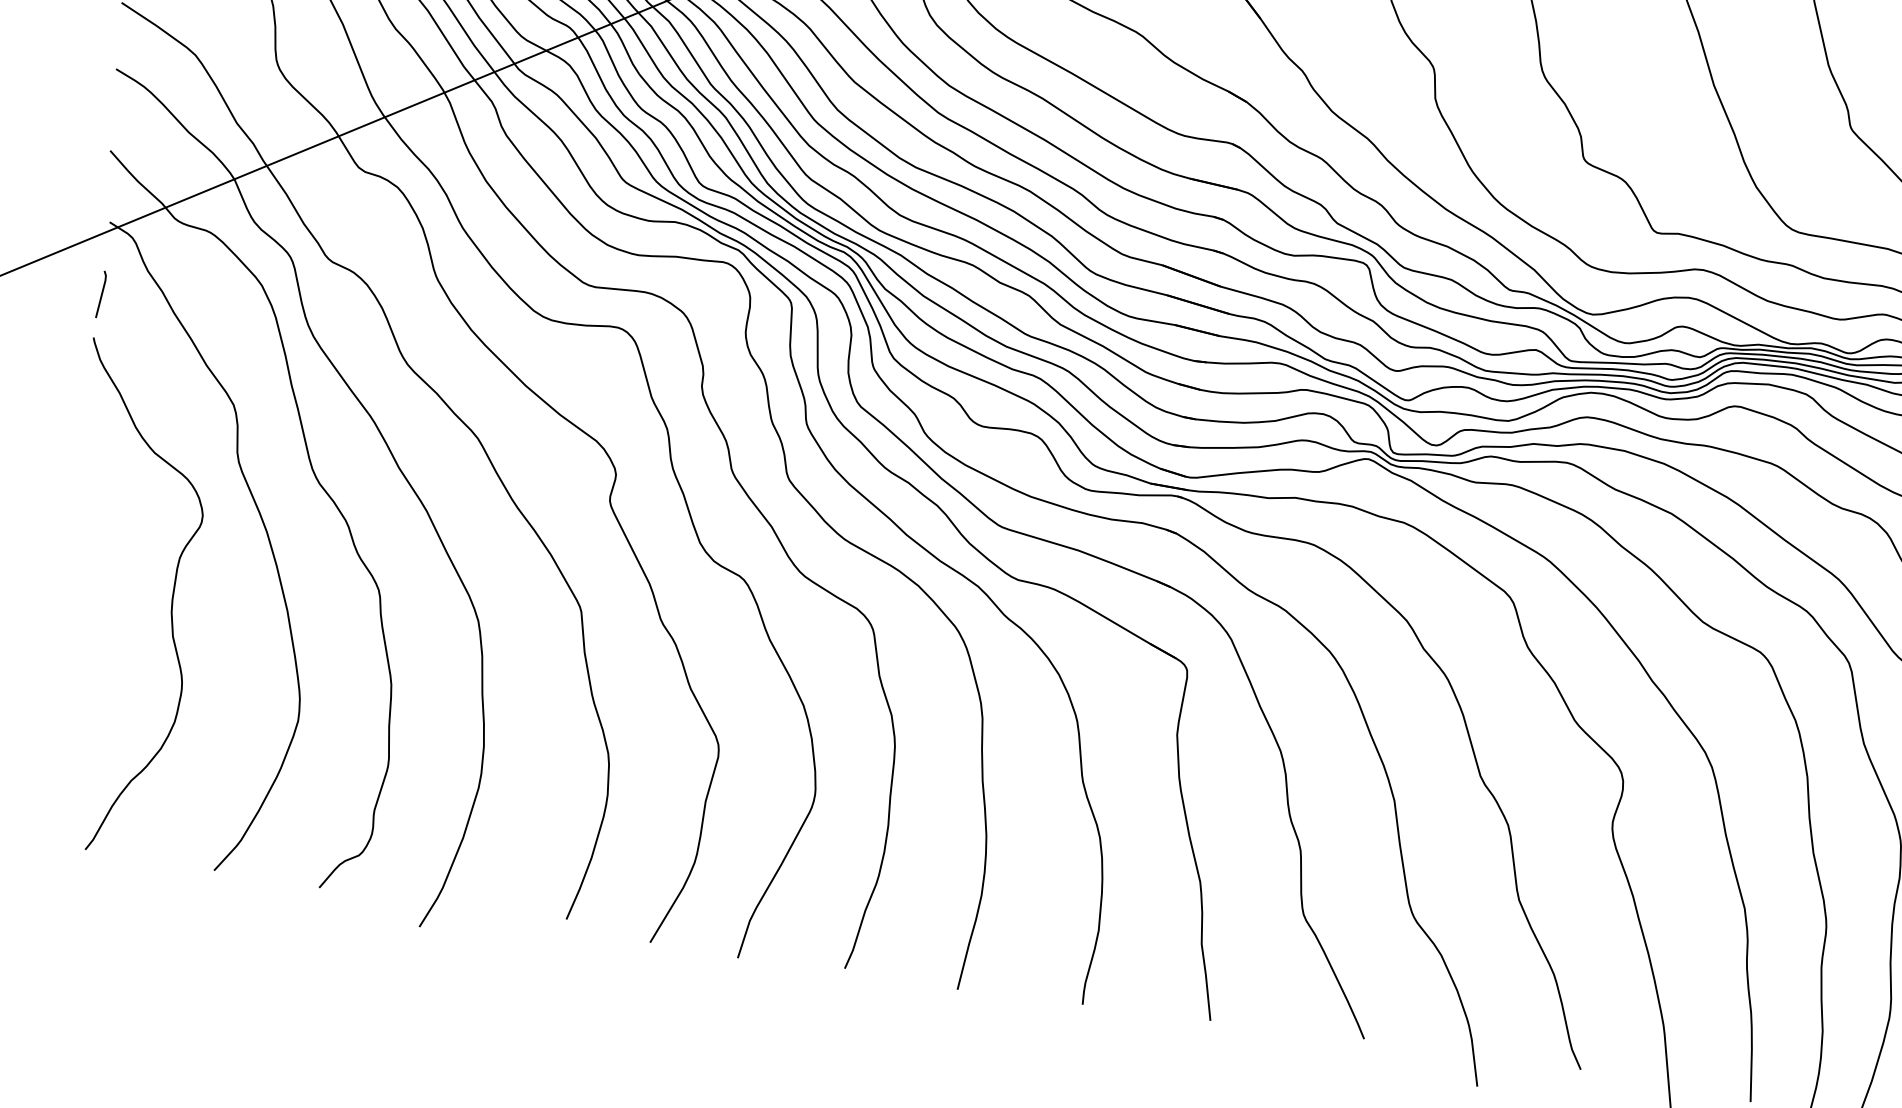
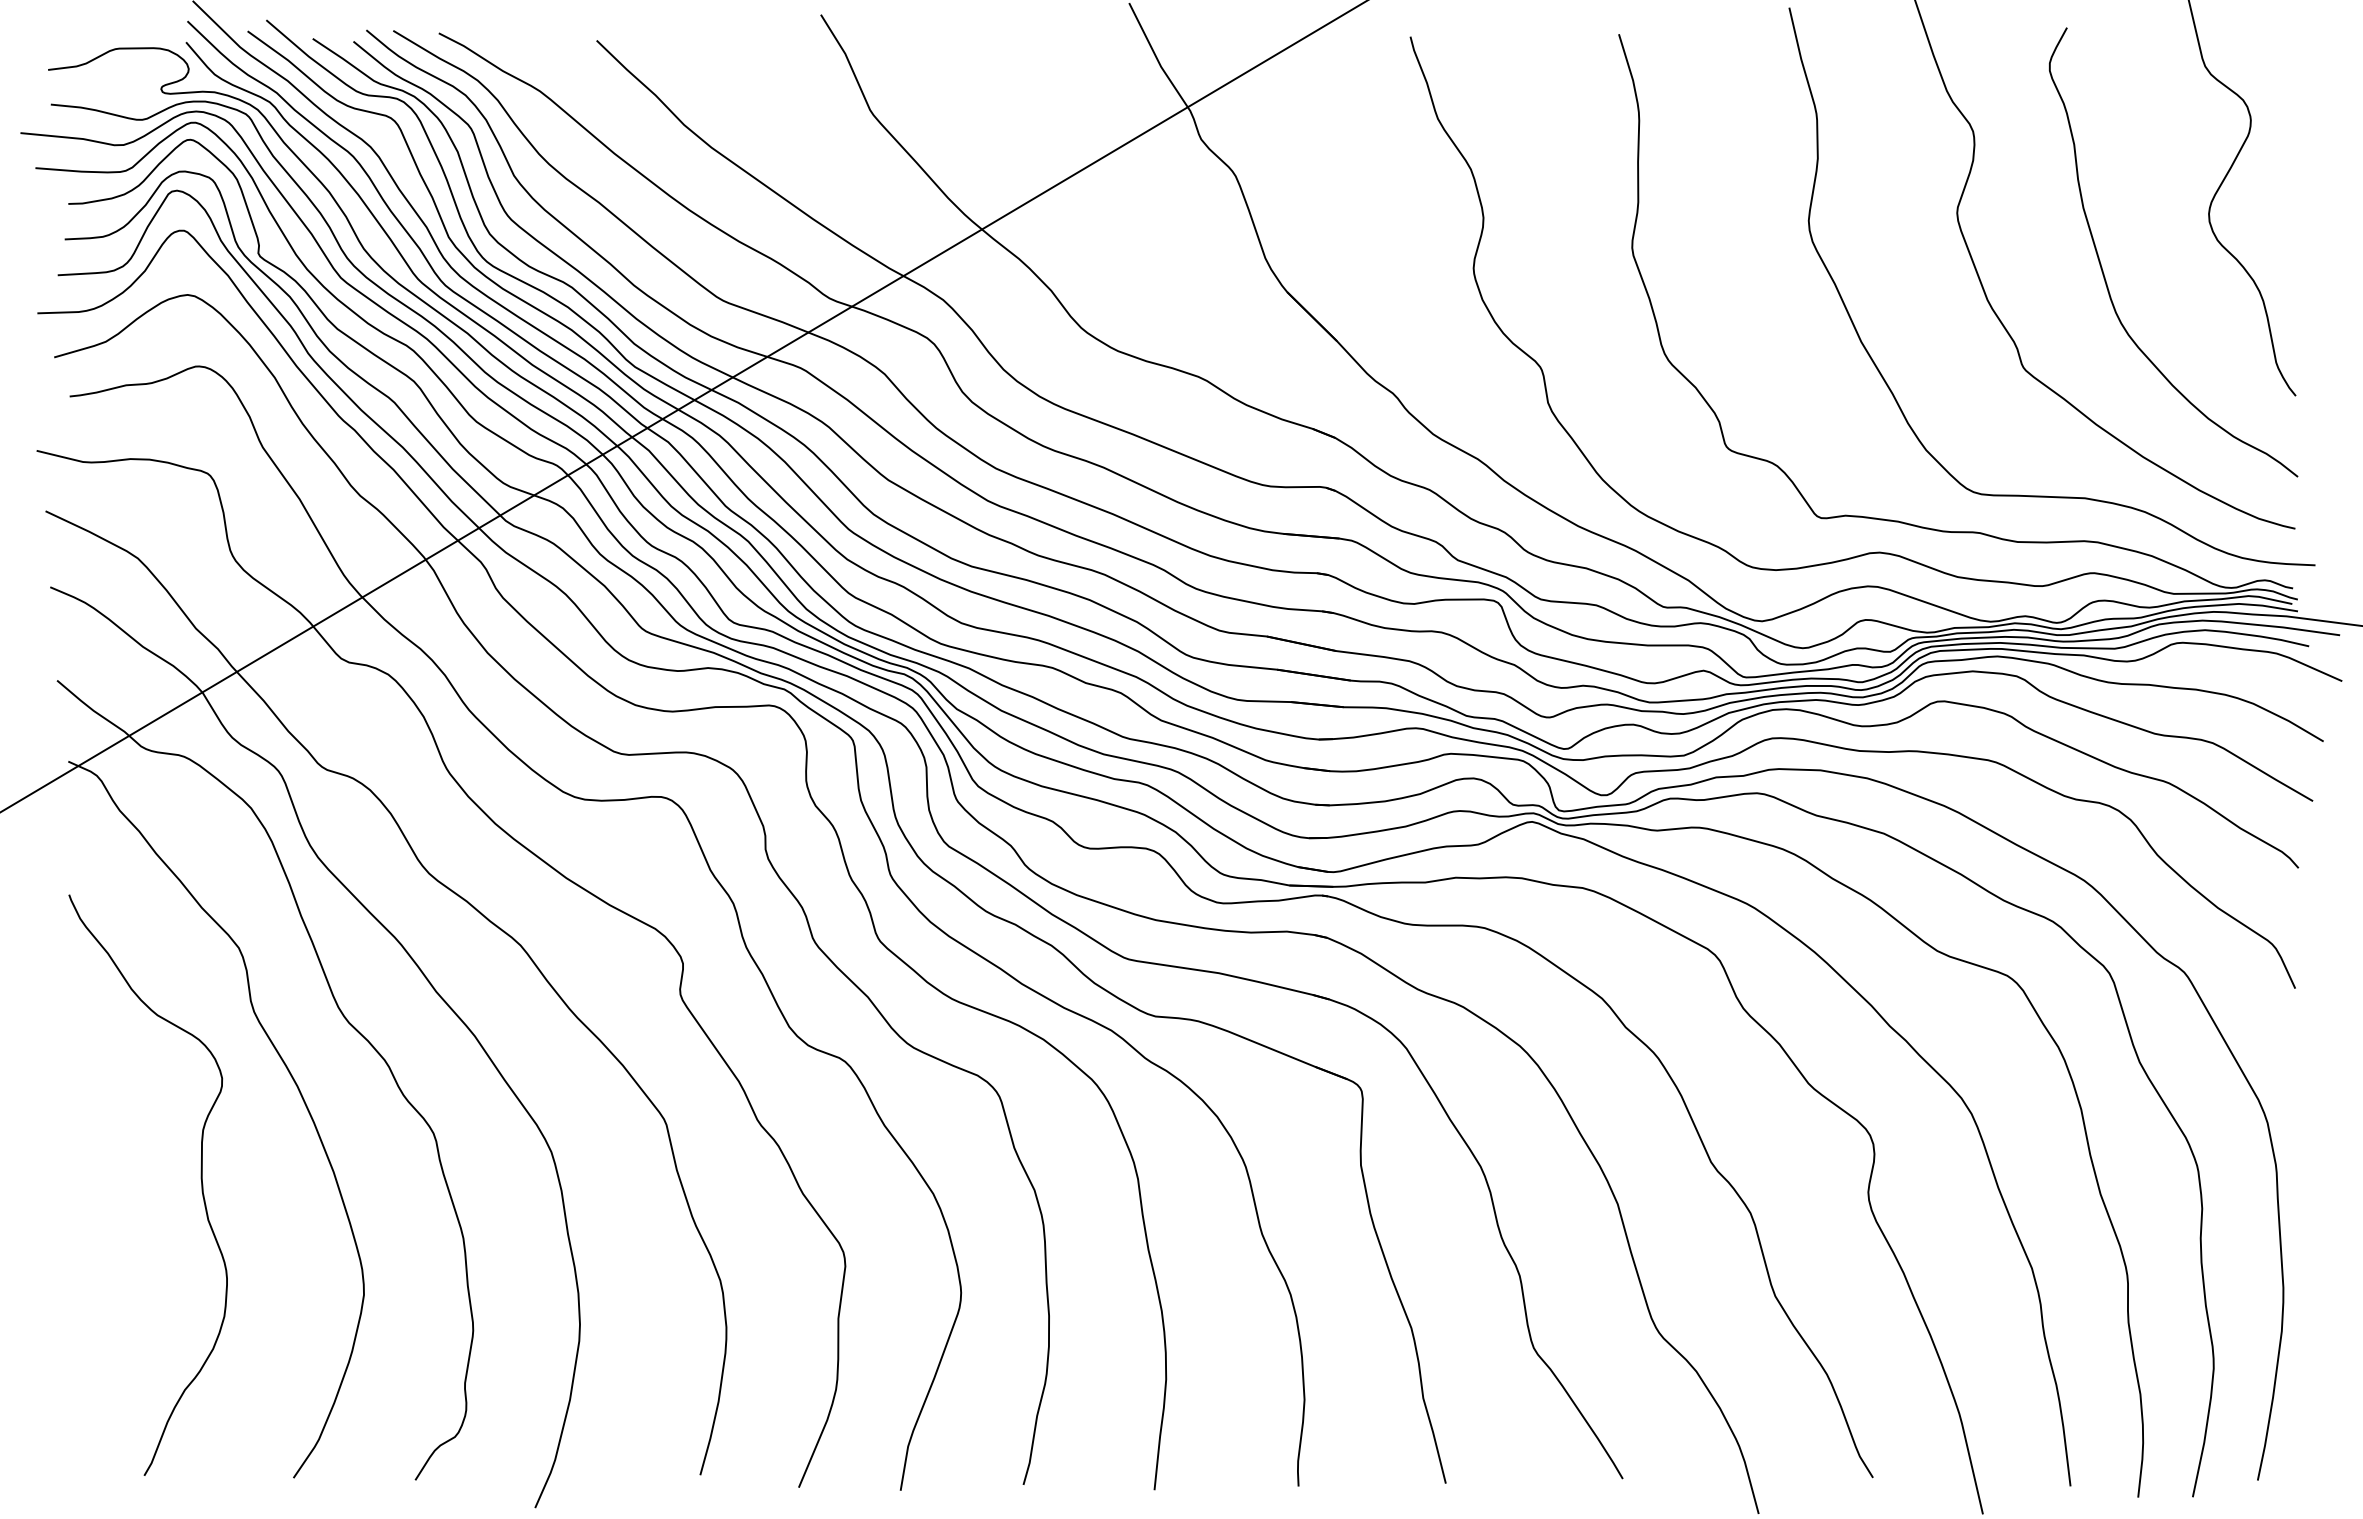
line: (101, 294) -> (70, 844), removed

